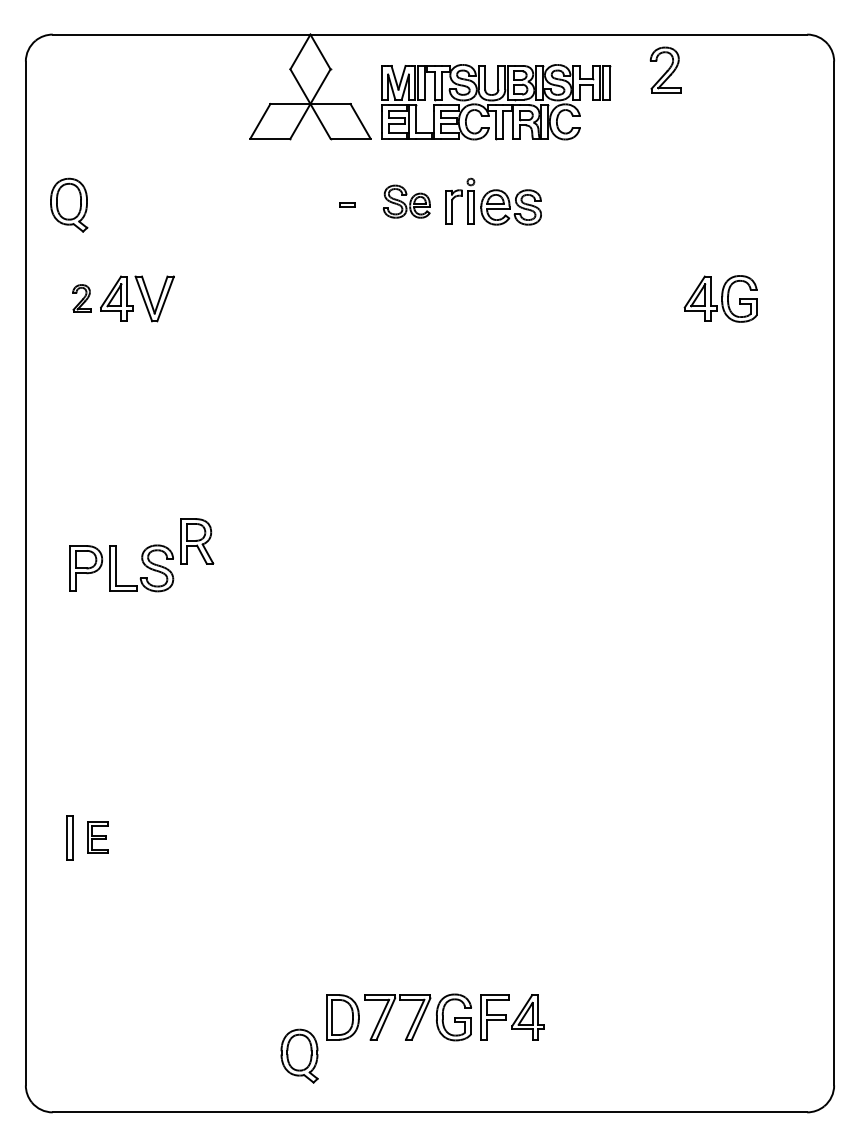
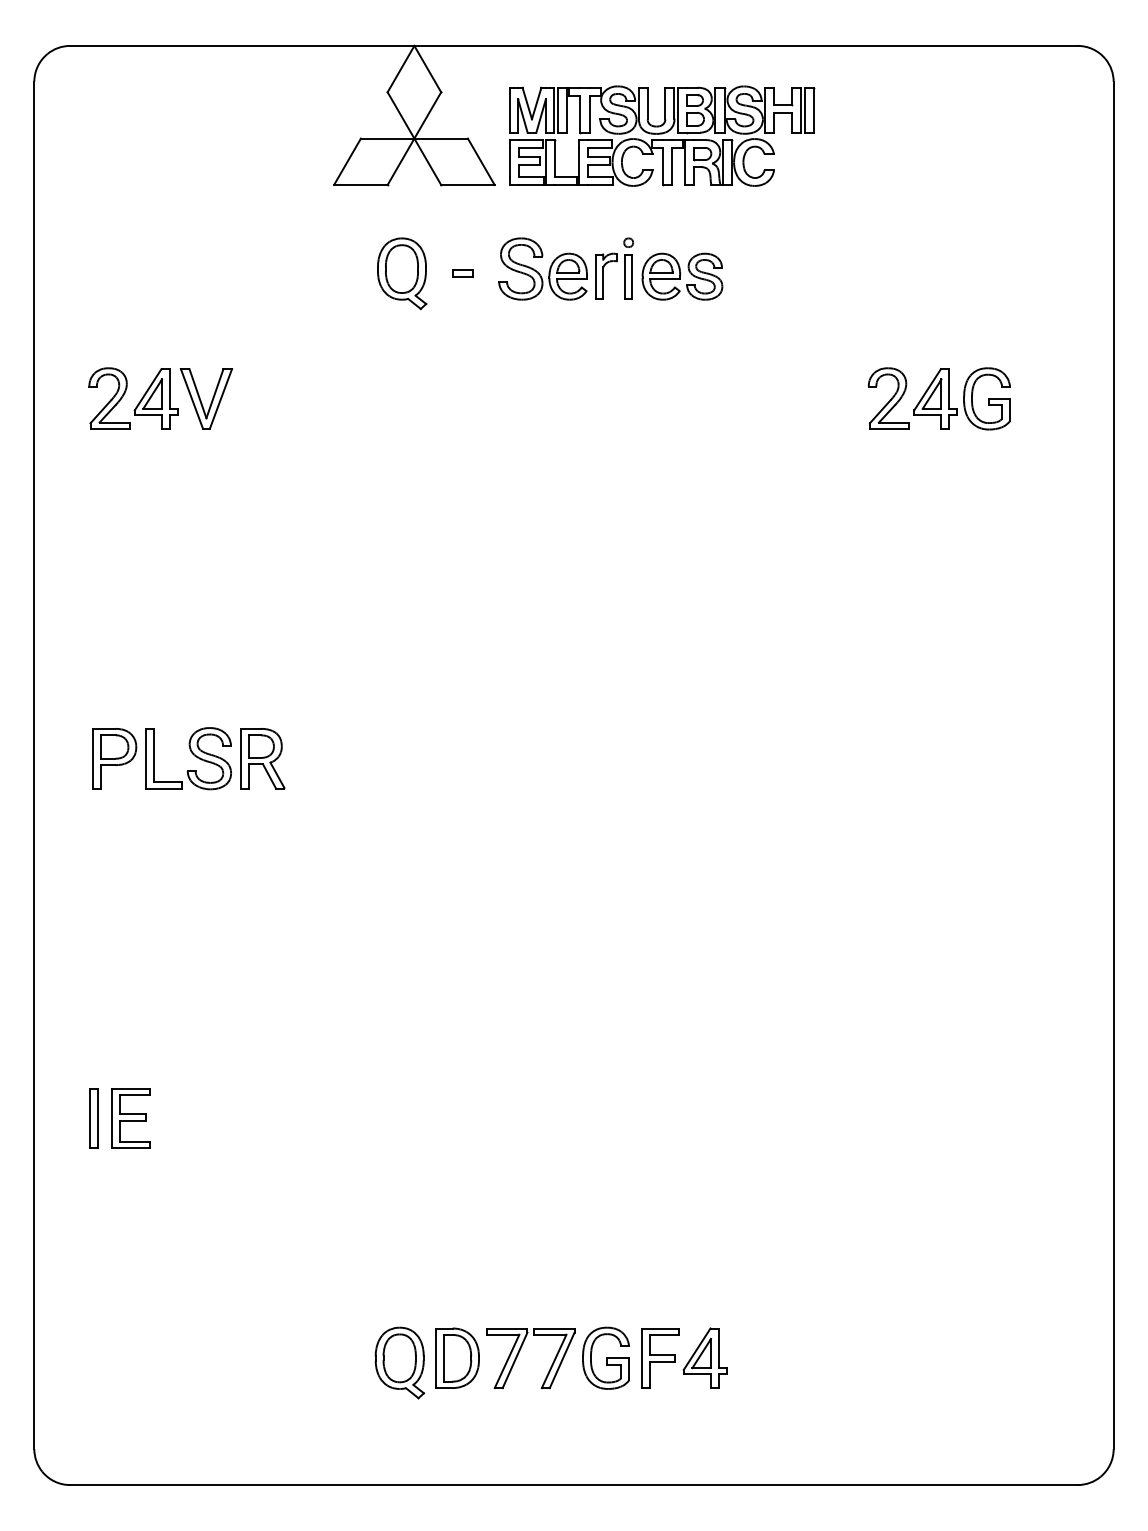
part: (665, 70) -> (888, 398), moved
part: (406, 201) -> (542, 268), size x1.43
part: (69, 205) -> (402, 273), moved
part: (82, 298) -> (109, 398), size x1.67
part: (196, 541) -> (262, 758), moved
part: (97, 837) -> (130, 1118), size x1.43
part: (299, 1055) -> (399, 1362), moved

